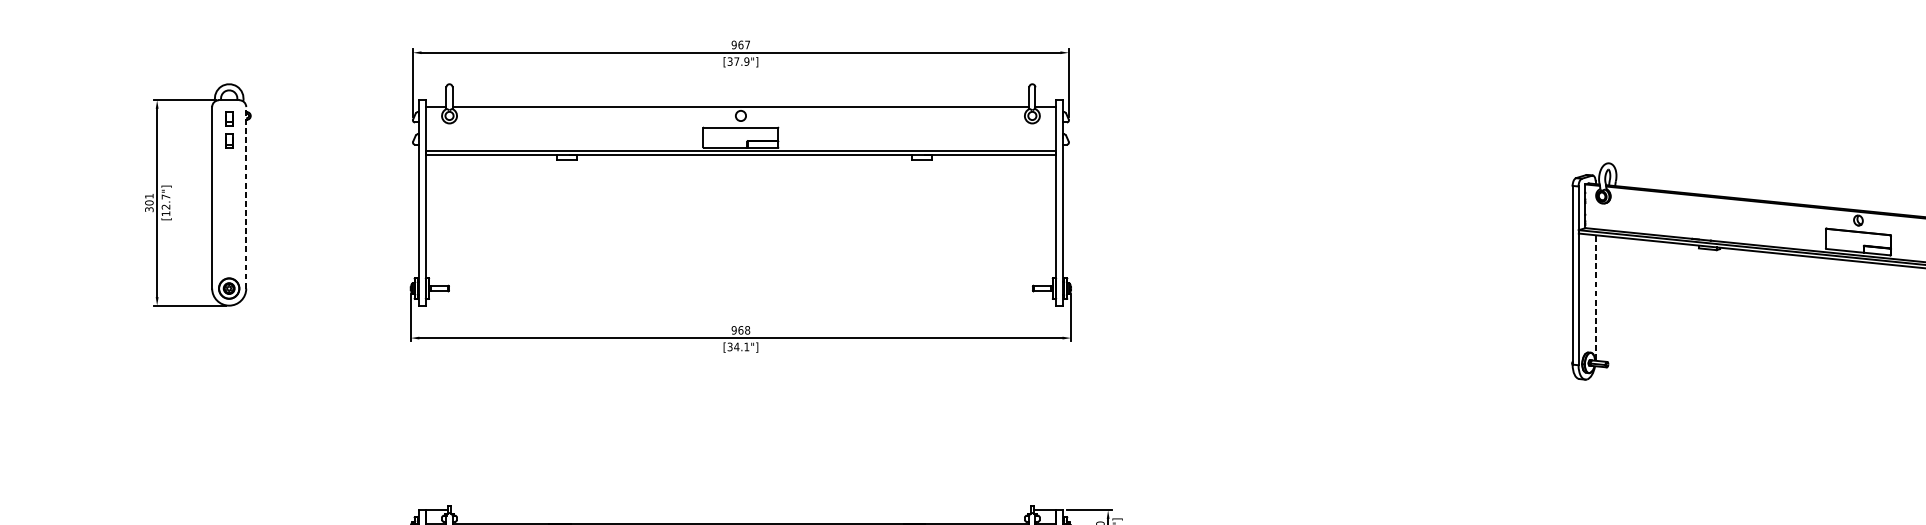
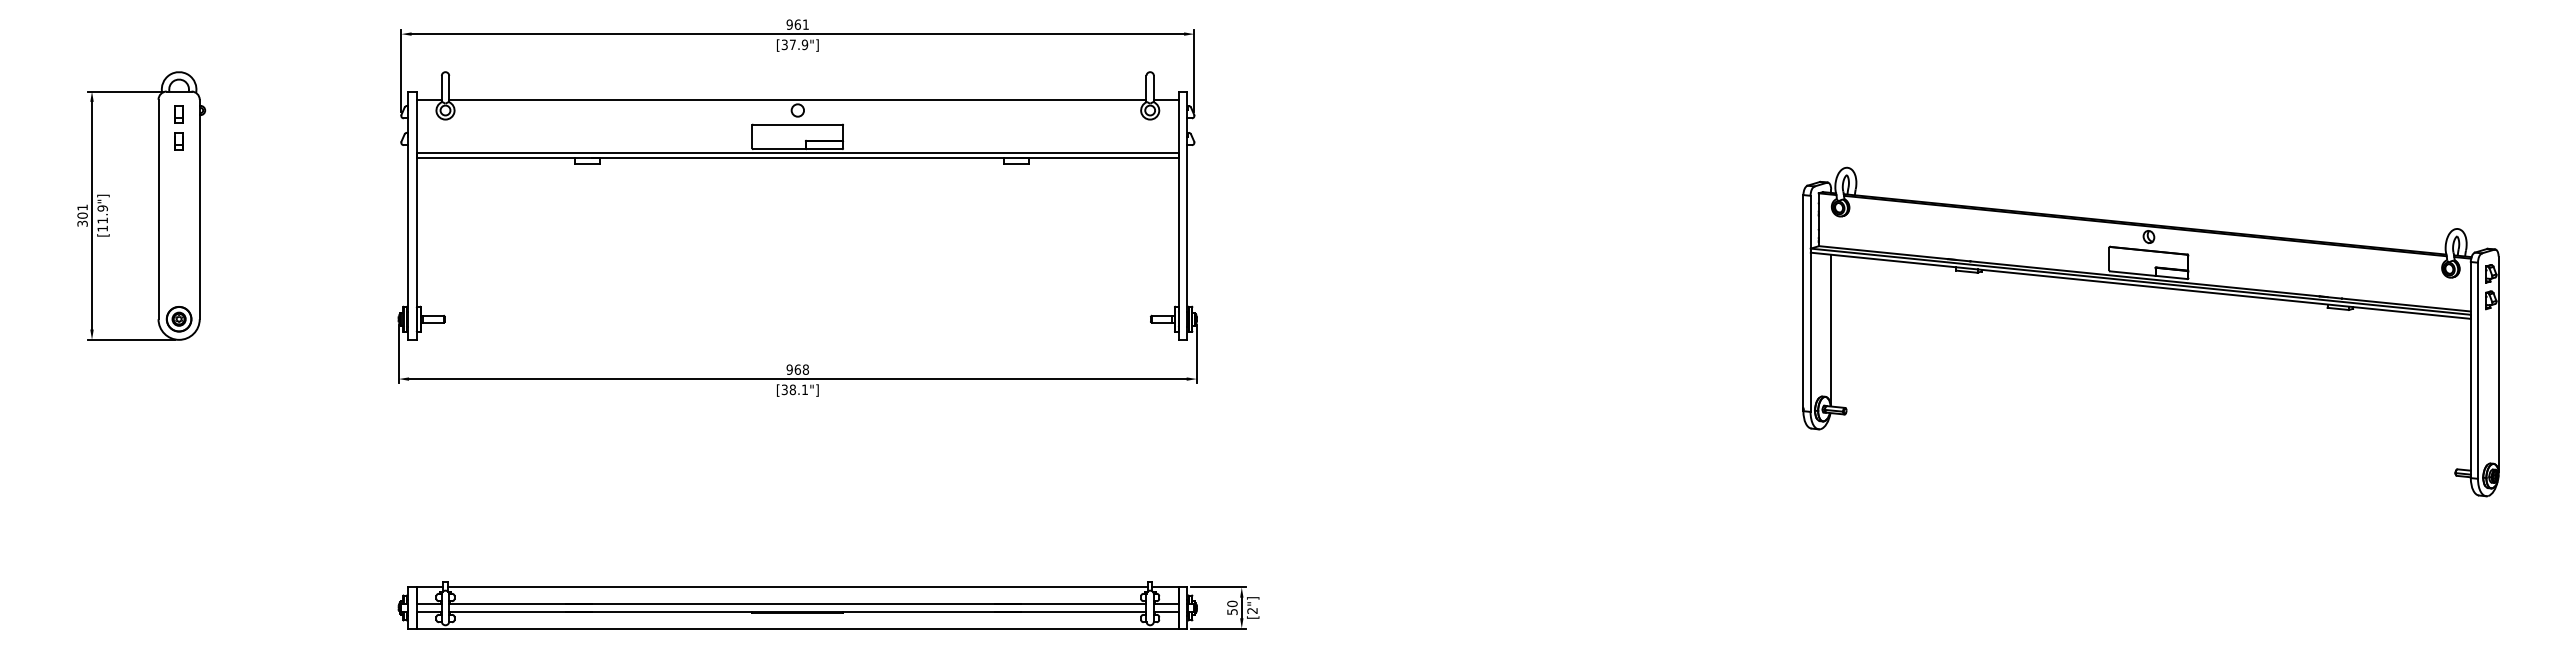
text: (747, 44) -> (805, 24), 967 -> 961
line: (246, 197) -> (199, 209), dashed -> solid
text: (165, 201) -> (102, 214), [12.7"] -> [11.9"]
line: (1595, 297) -> (1831, 329), dashed -> solid
text: (736, 346) -> (792, 389), [34.1"] -> [38.1"]
line: (740, 510) -> (797, 587), added

